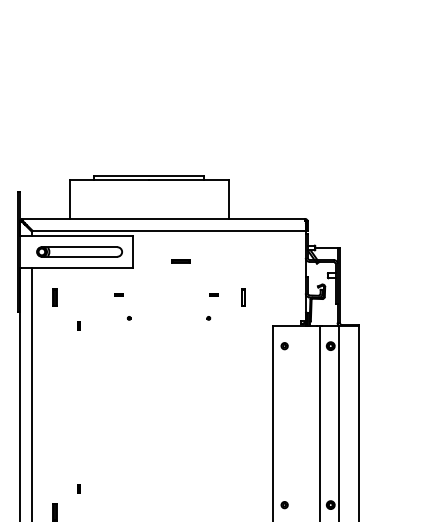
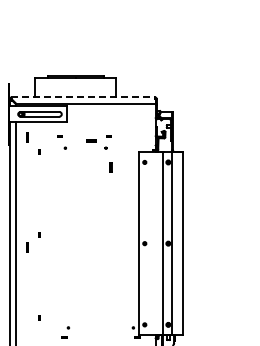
line: (164, 219) -> (83, 97), solid -> dashed
part: (180, 260) -> (91, 140), moved
part: (242, 297) -> (110, 167), moved

